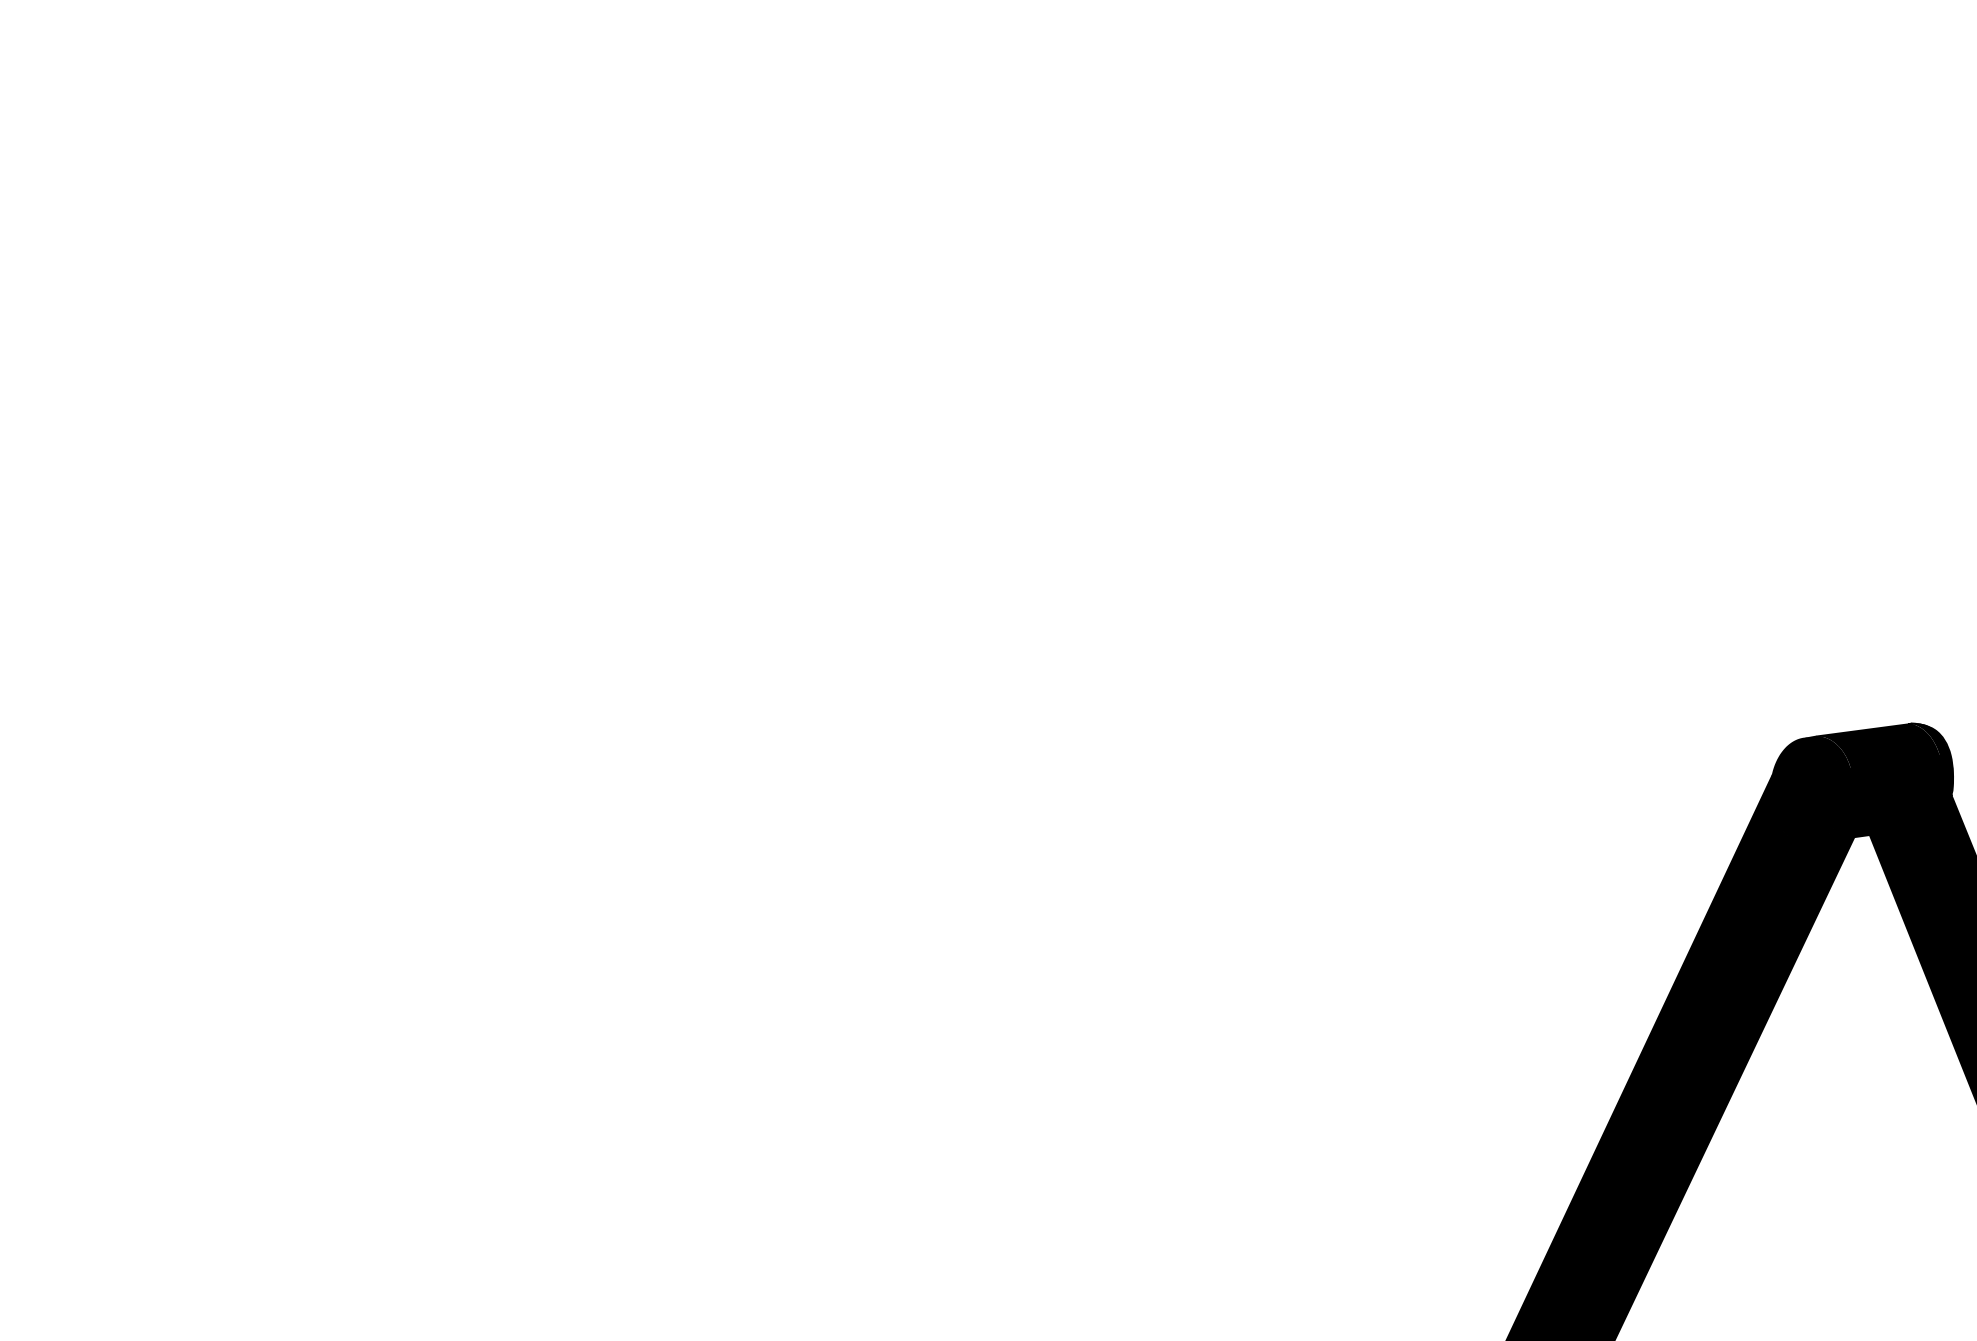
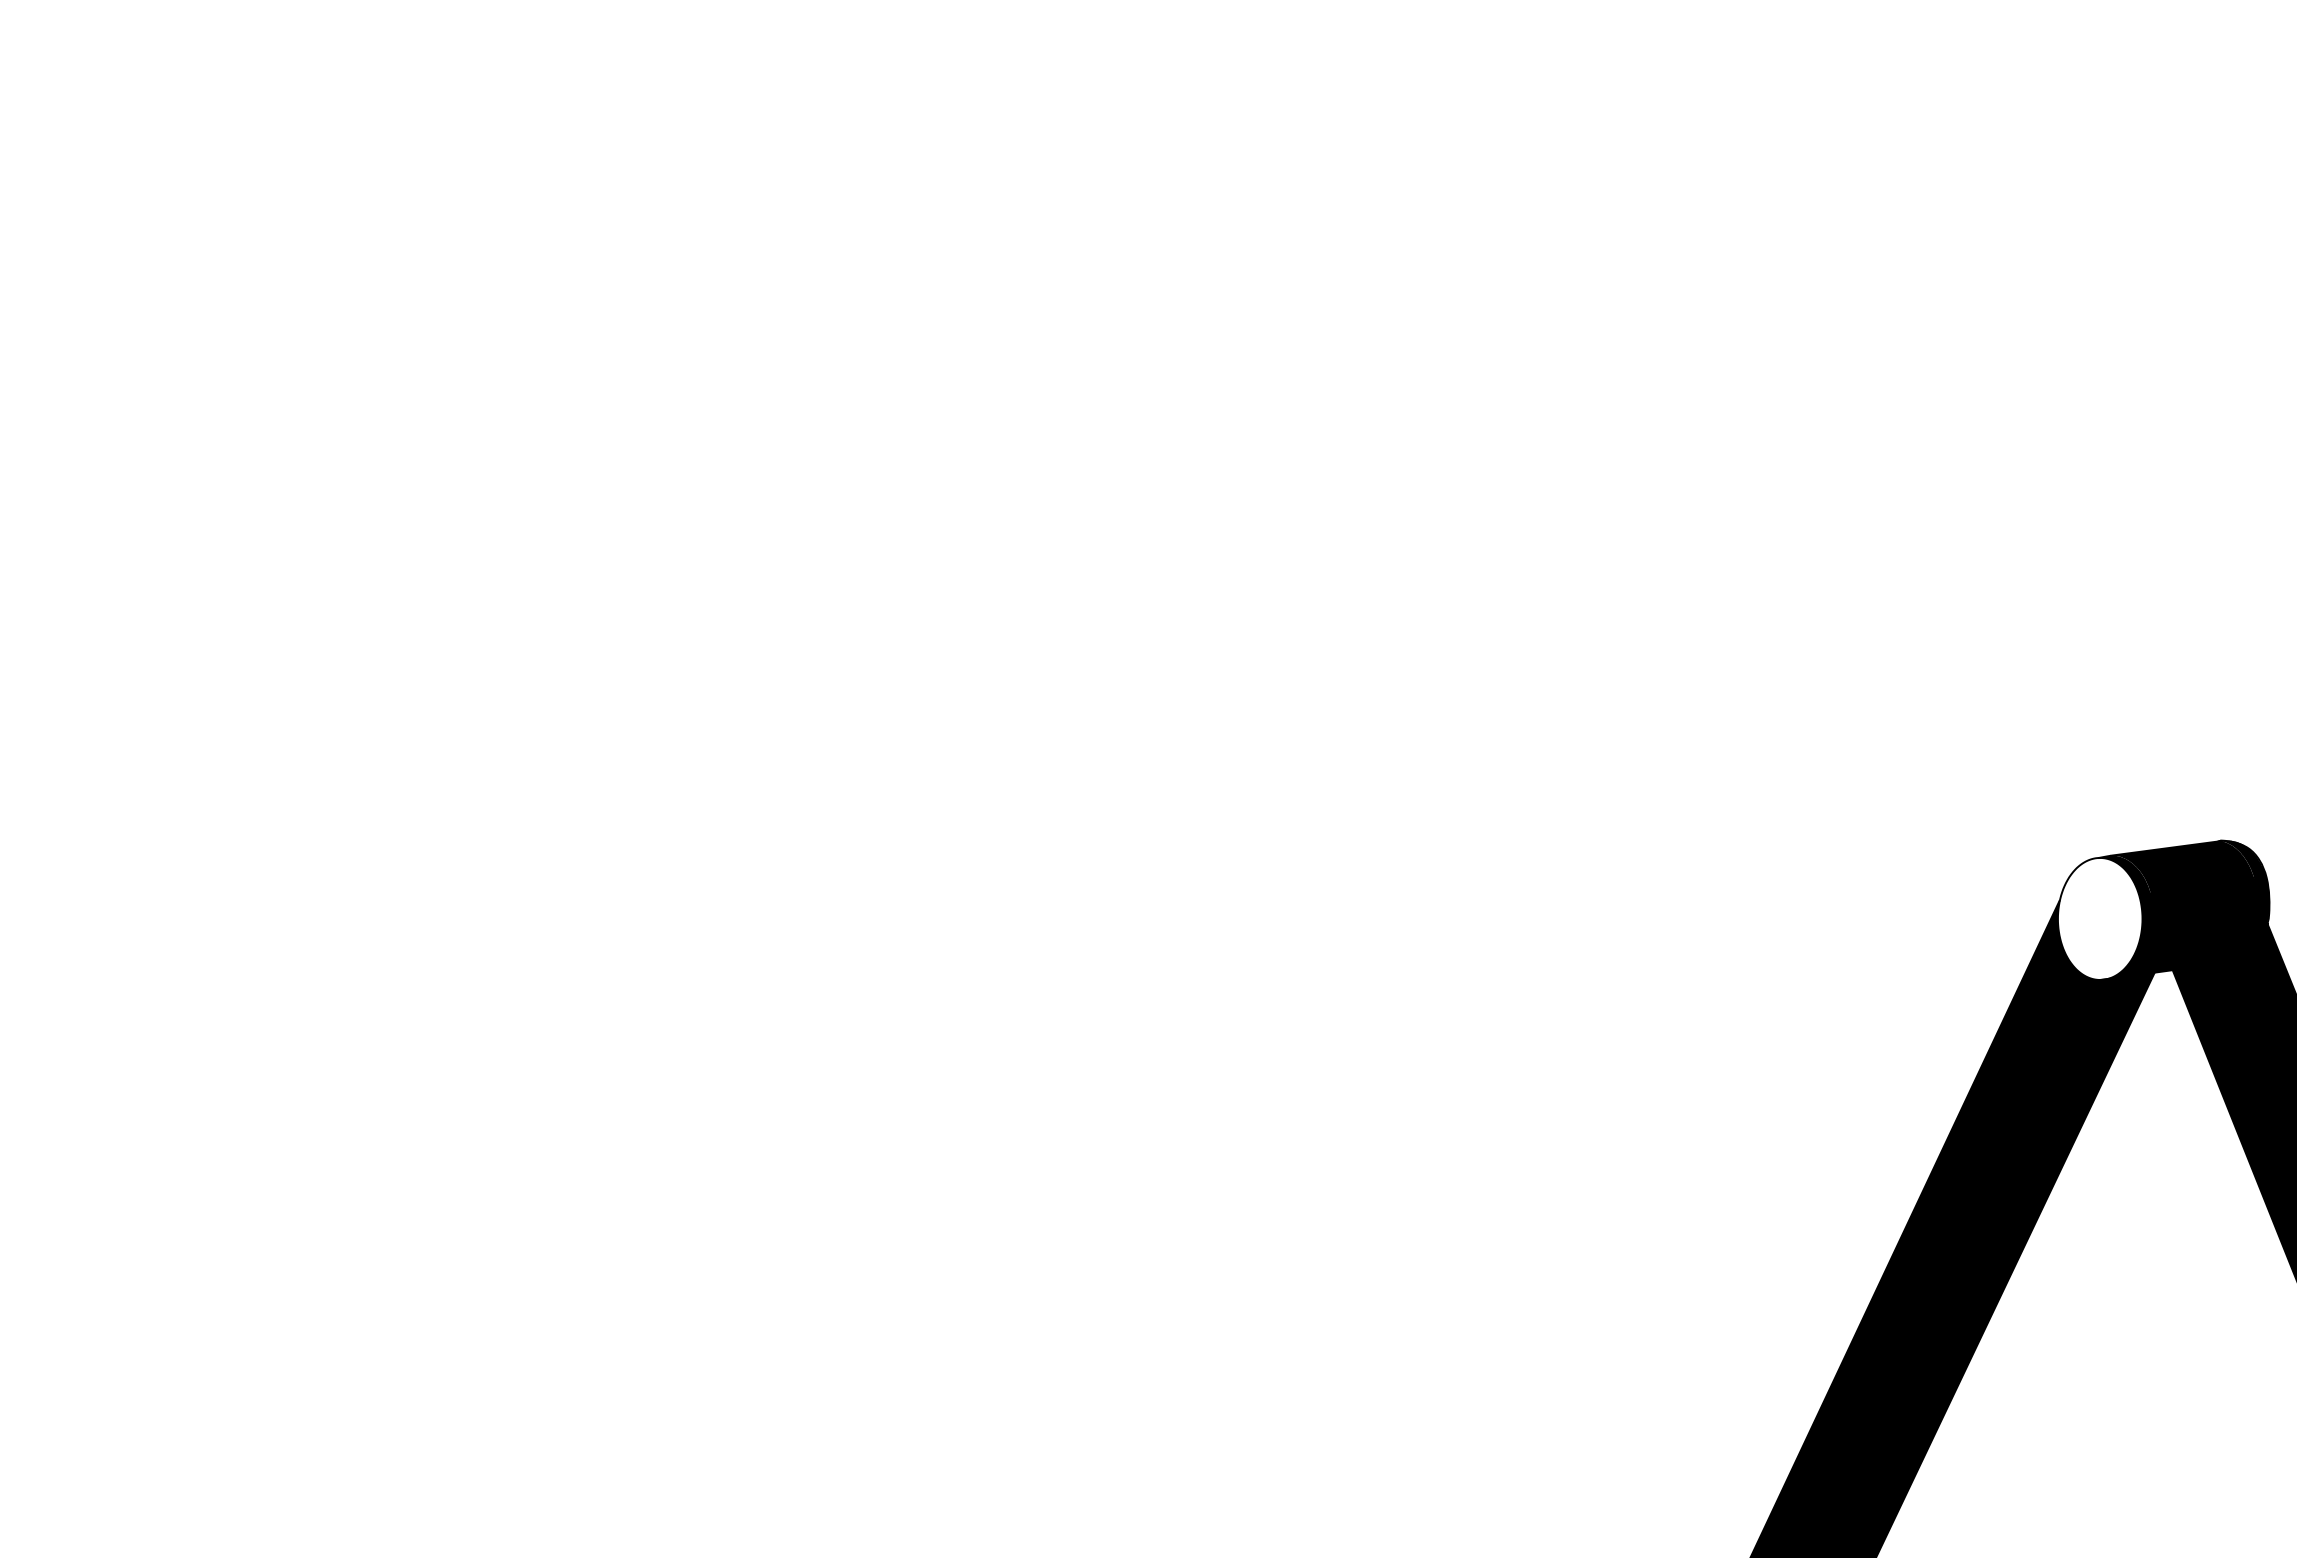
fill: (1806, 790) -> (2099, 918), removed

